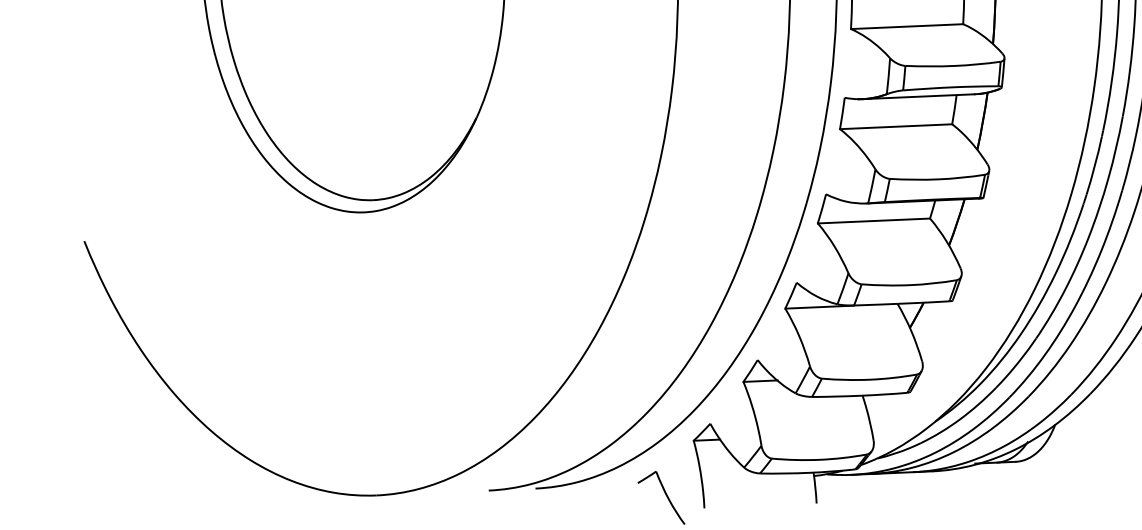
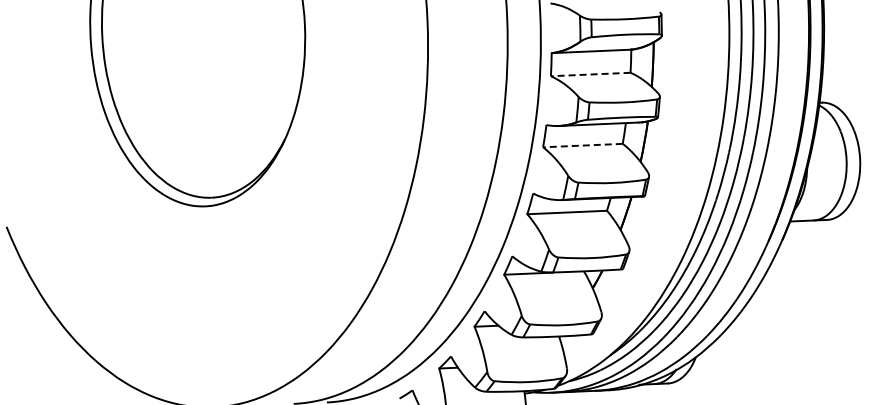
line: (906, 26) -> (590, 74), solid -> dashed
line: (895, 126) -> (582, 145), solid -> dashed

